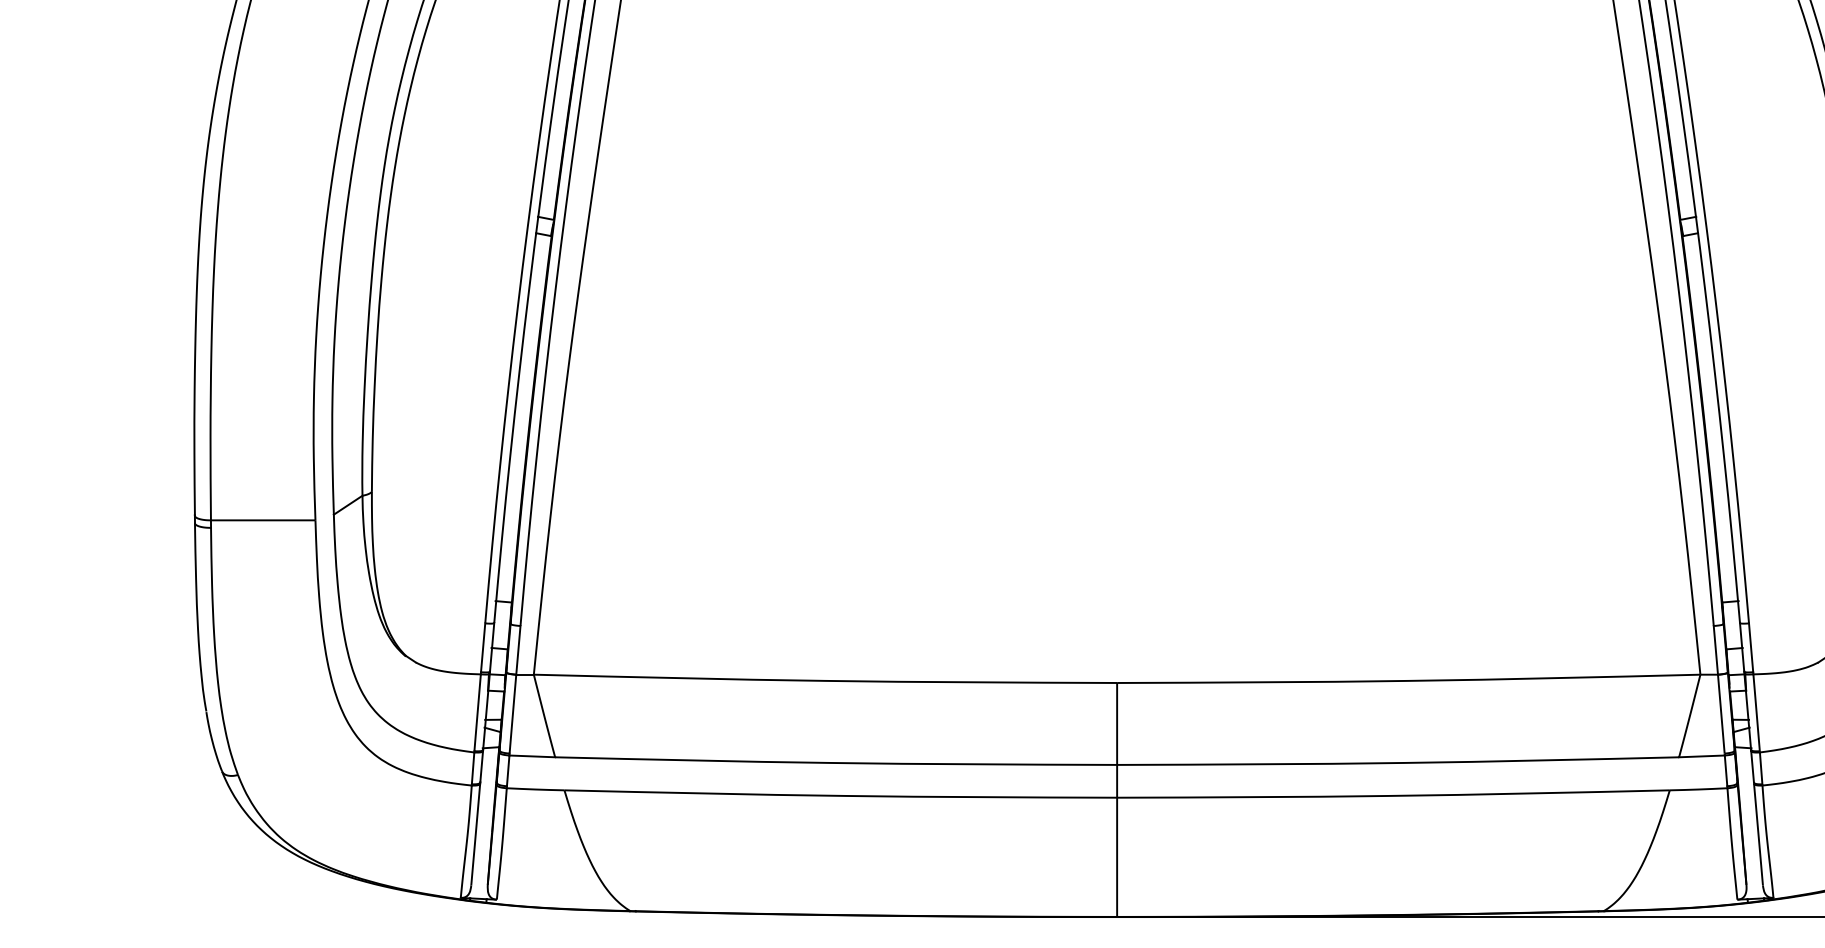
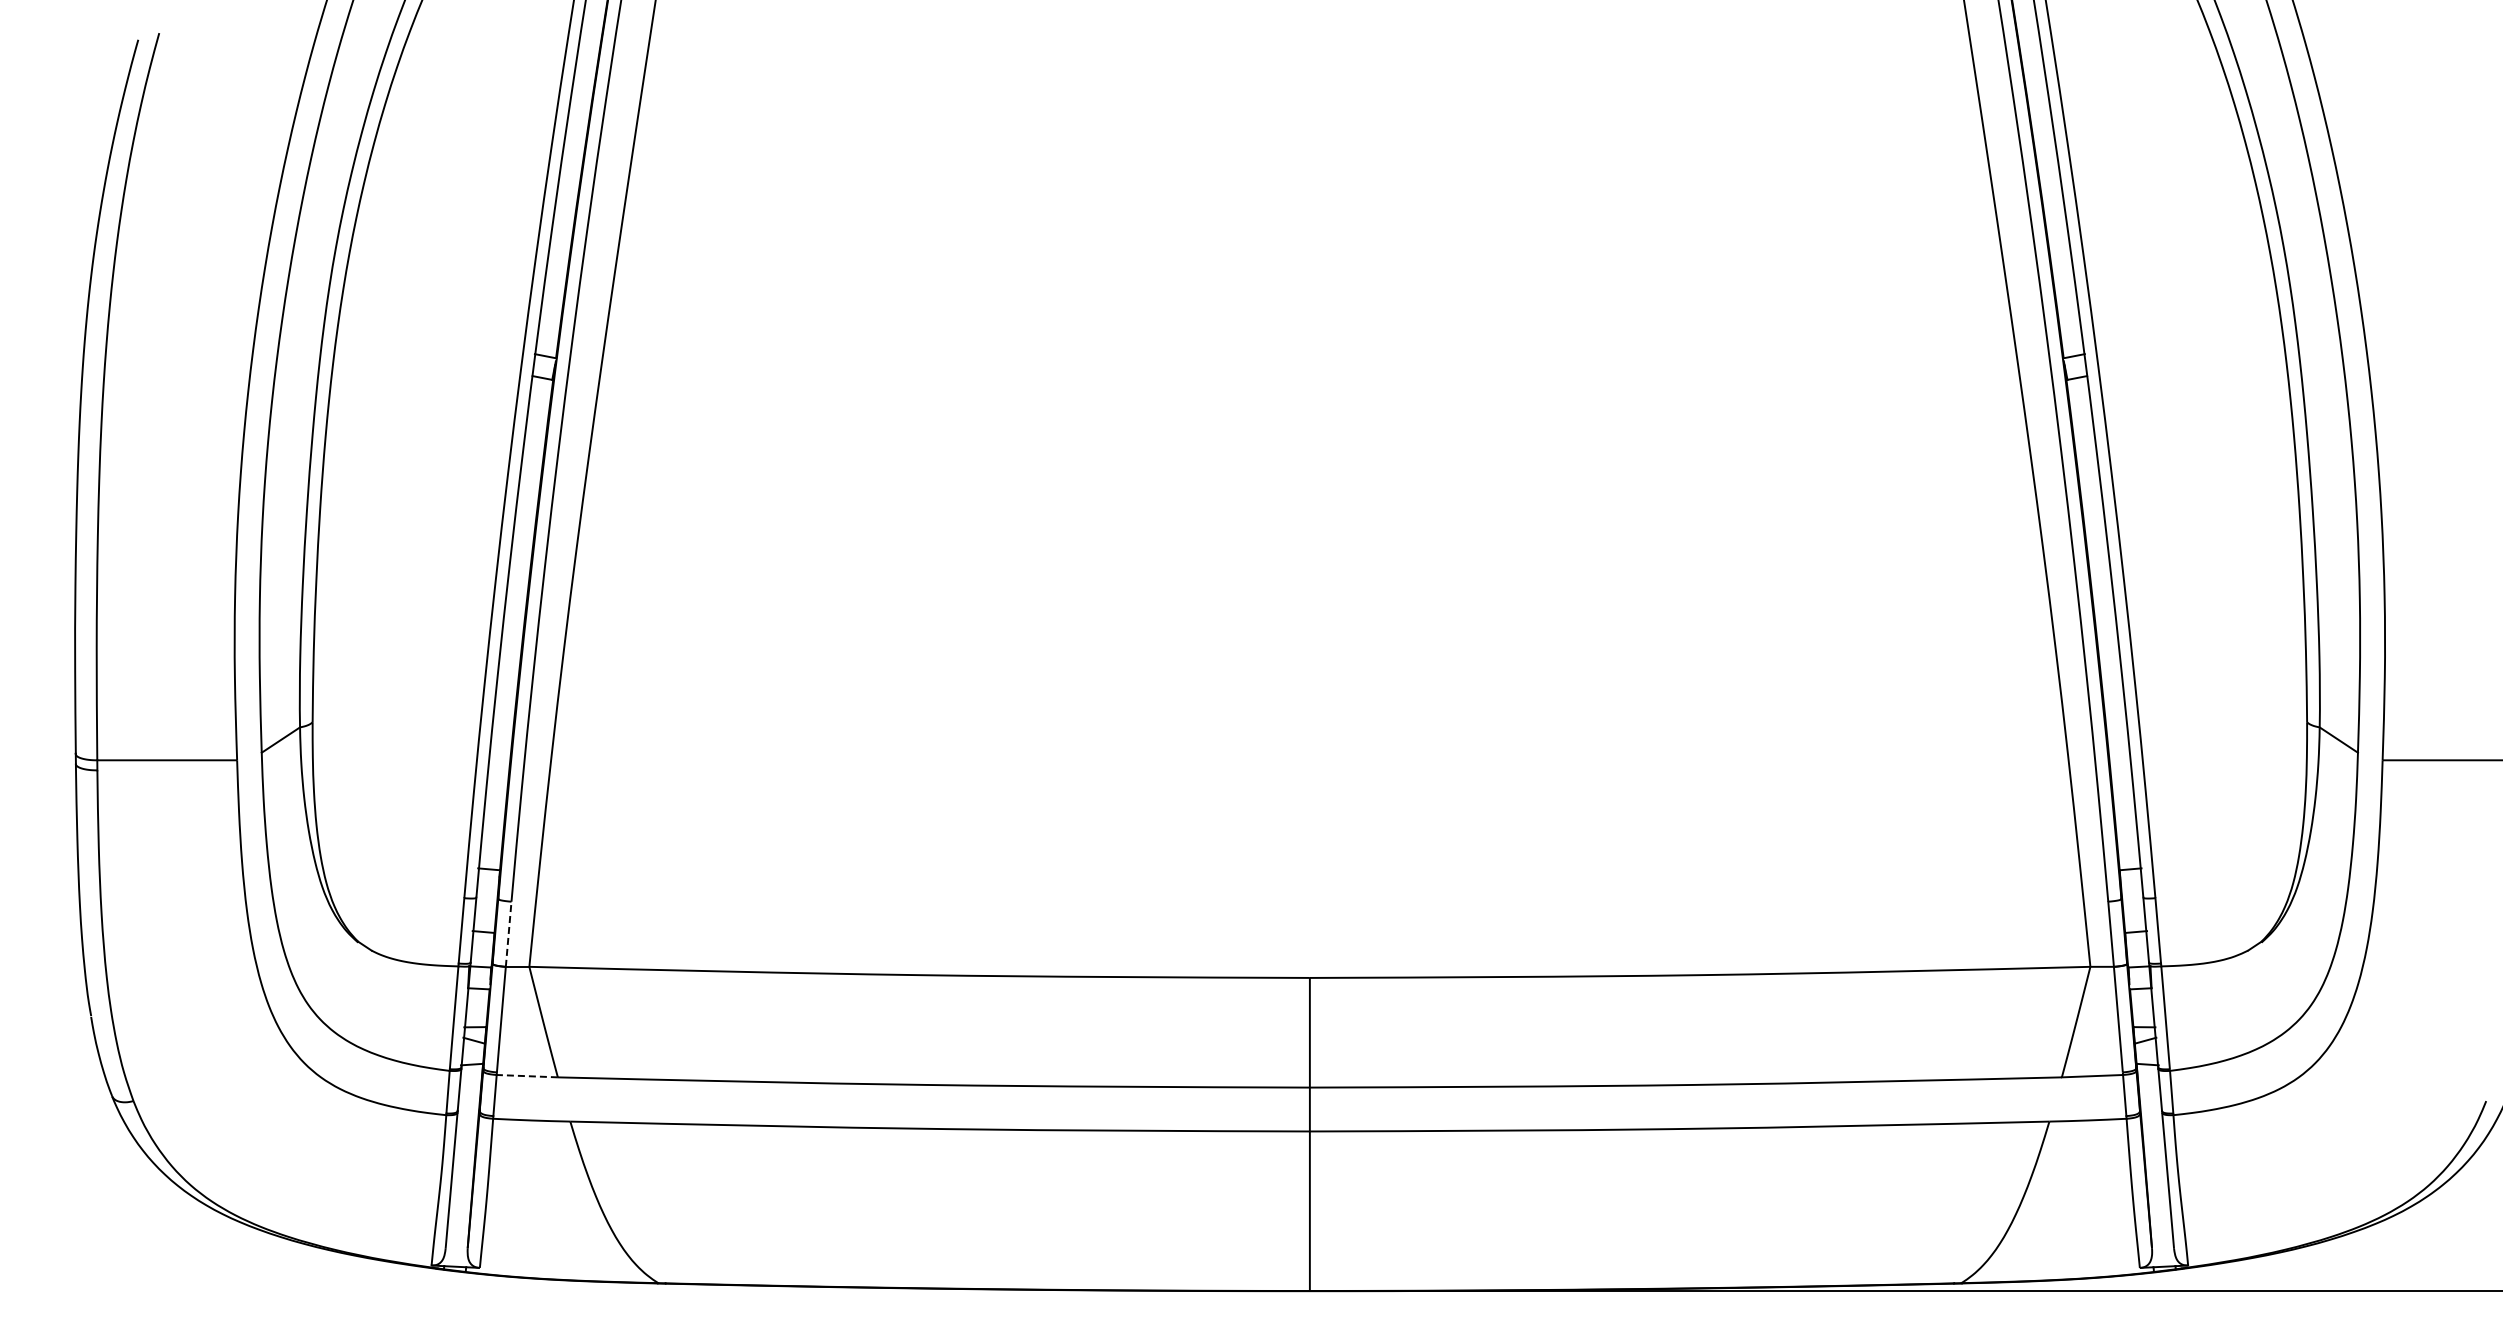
line: (518, 650) -> (508, 934), solid -> dashed
line: (532, 756) -> (527, 1076), solid -> dashed

